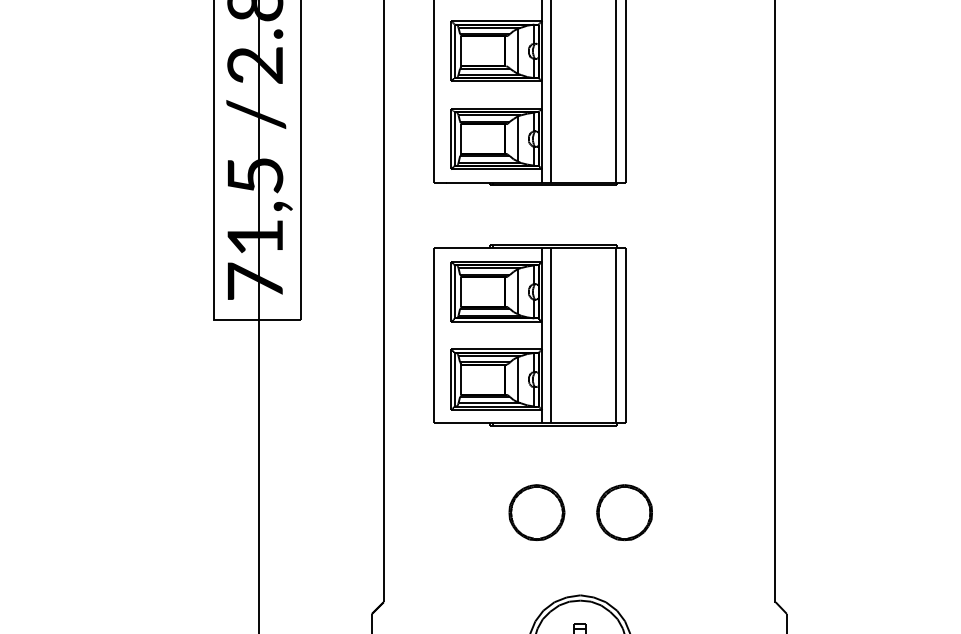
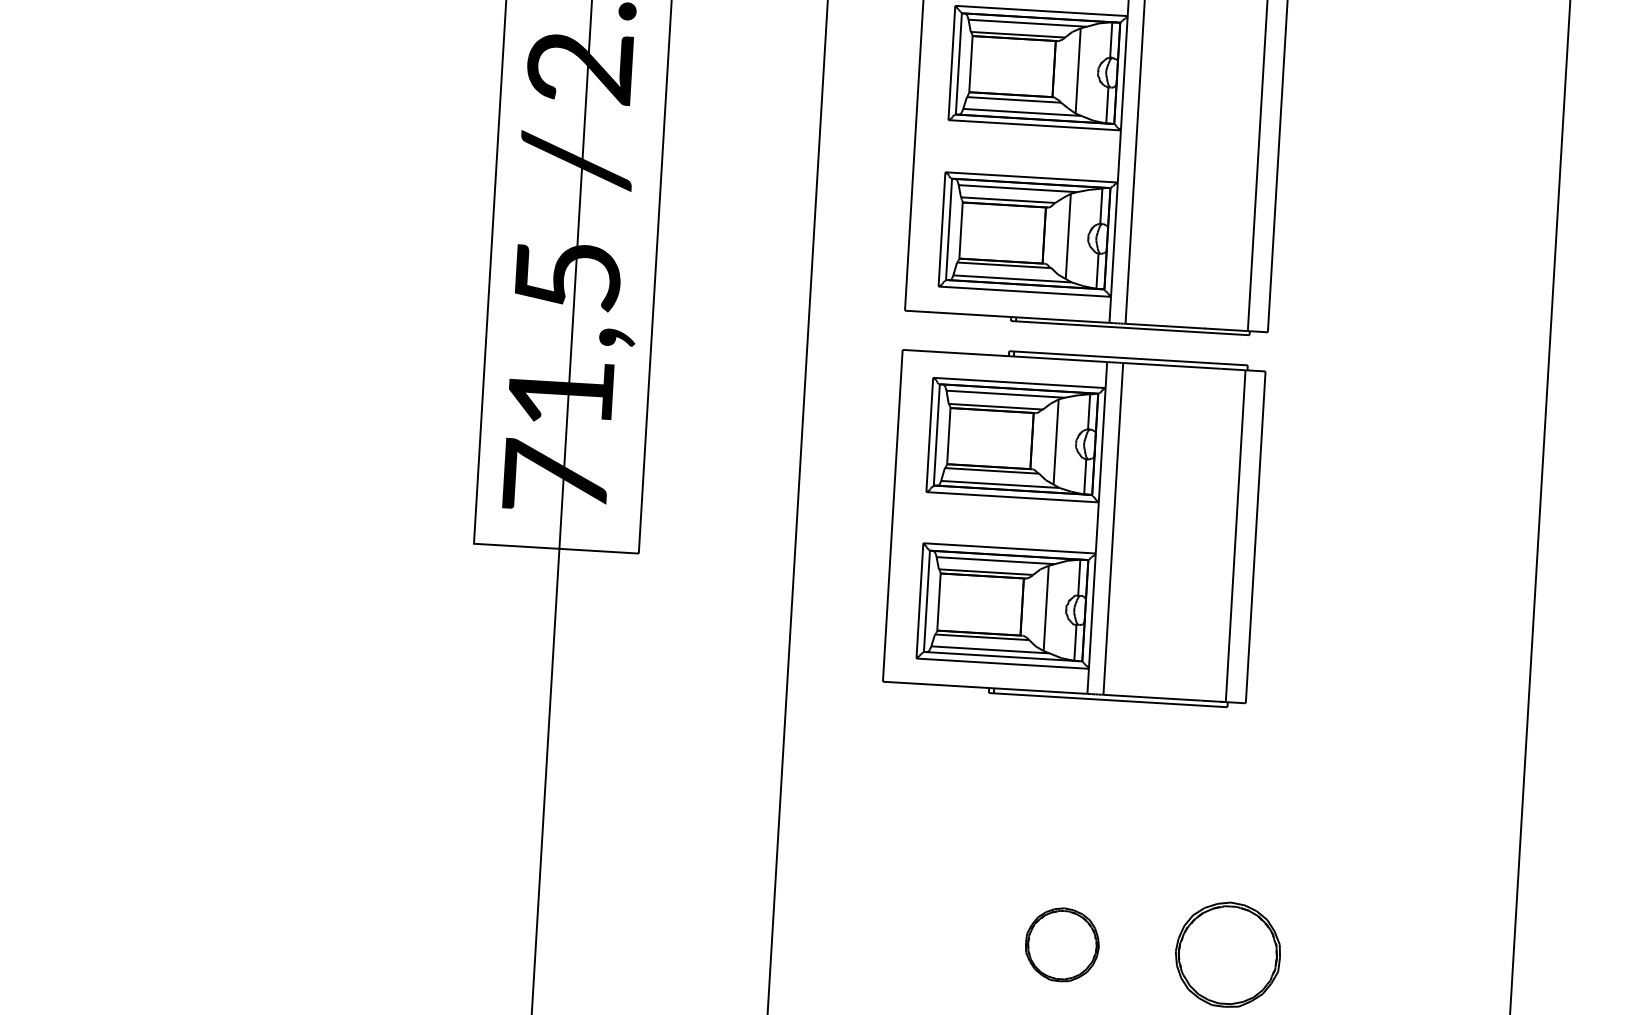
part: (529, 335) -> (1073, 526), moved
part: (536, 512) -> (1061, 944), size x0.7

